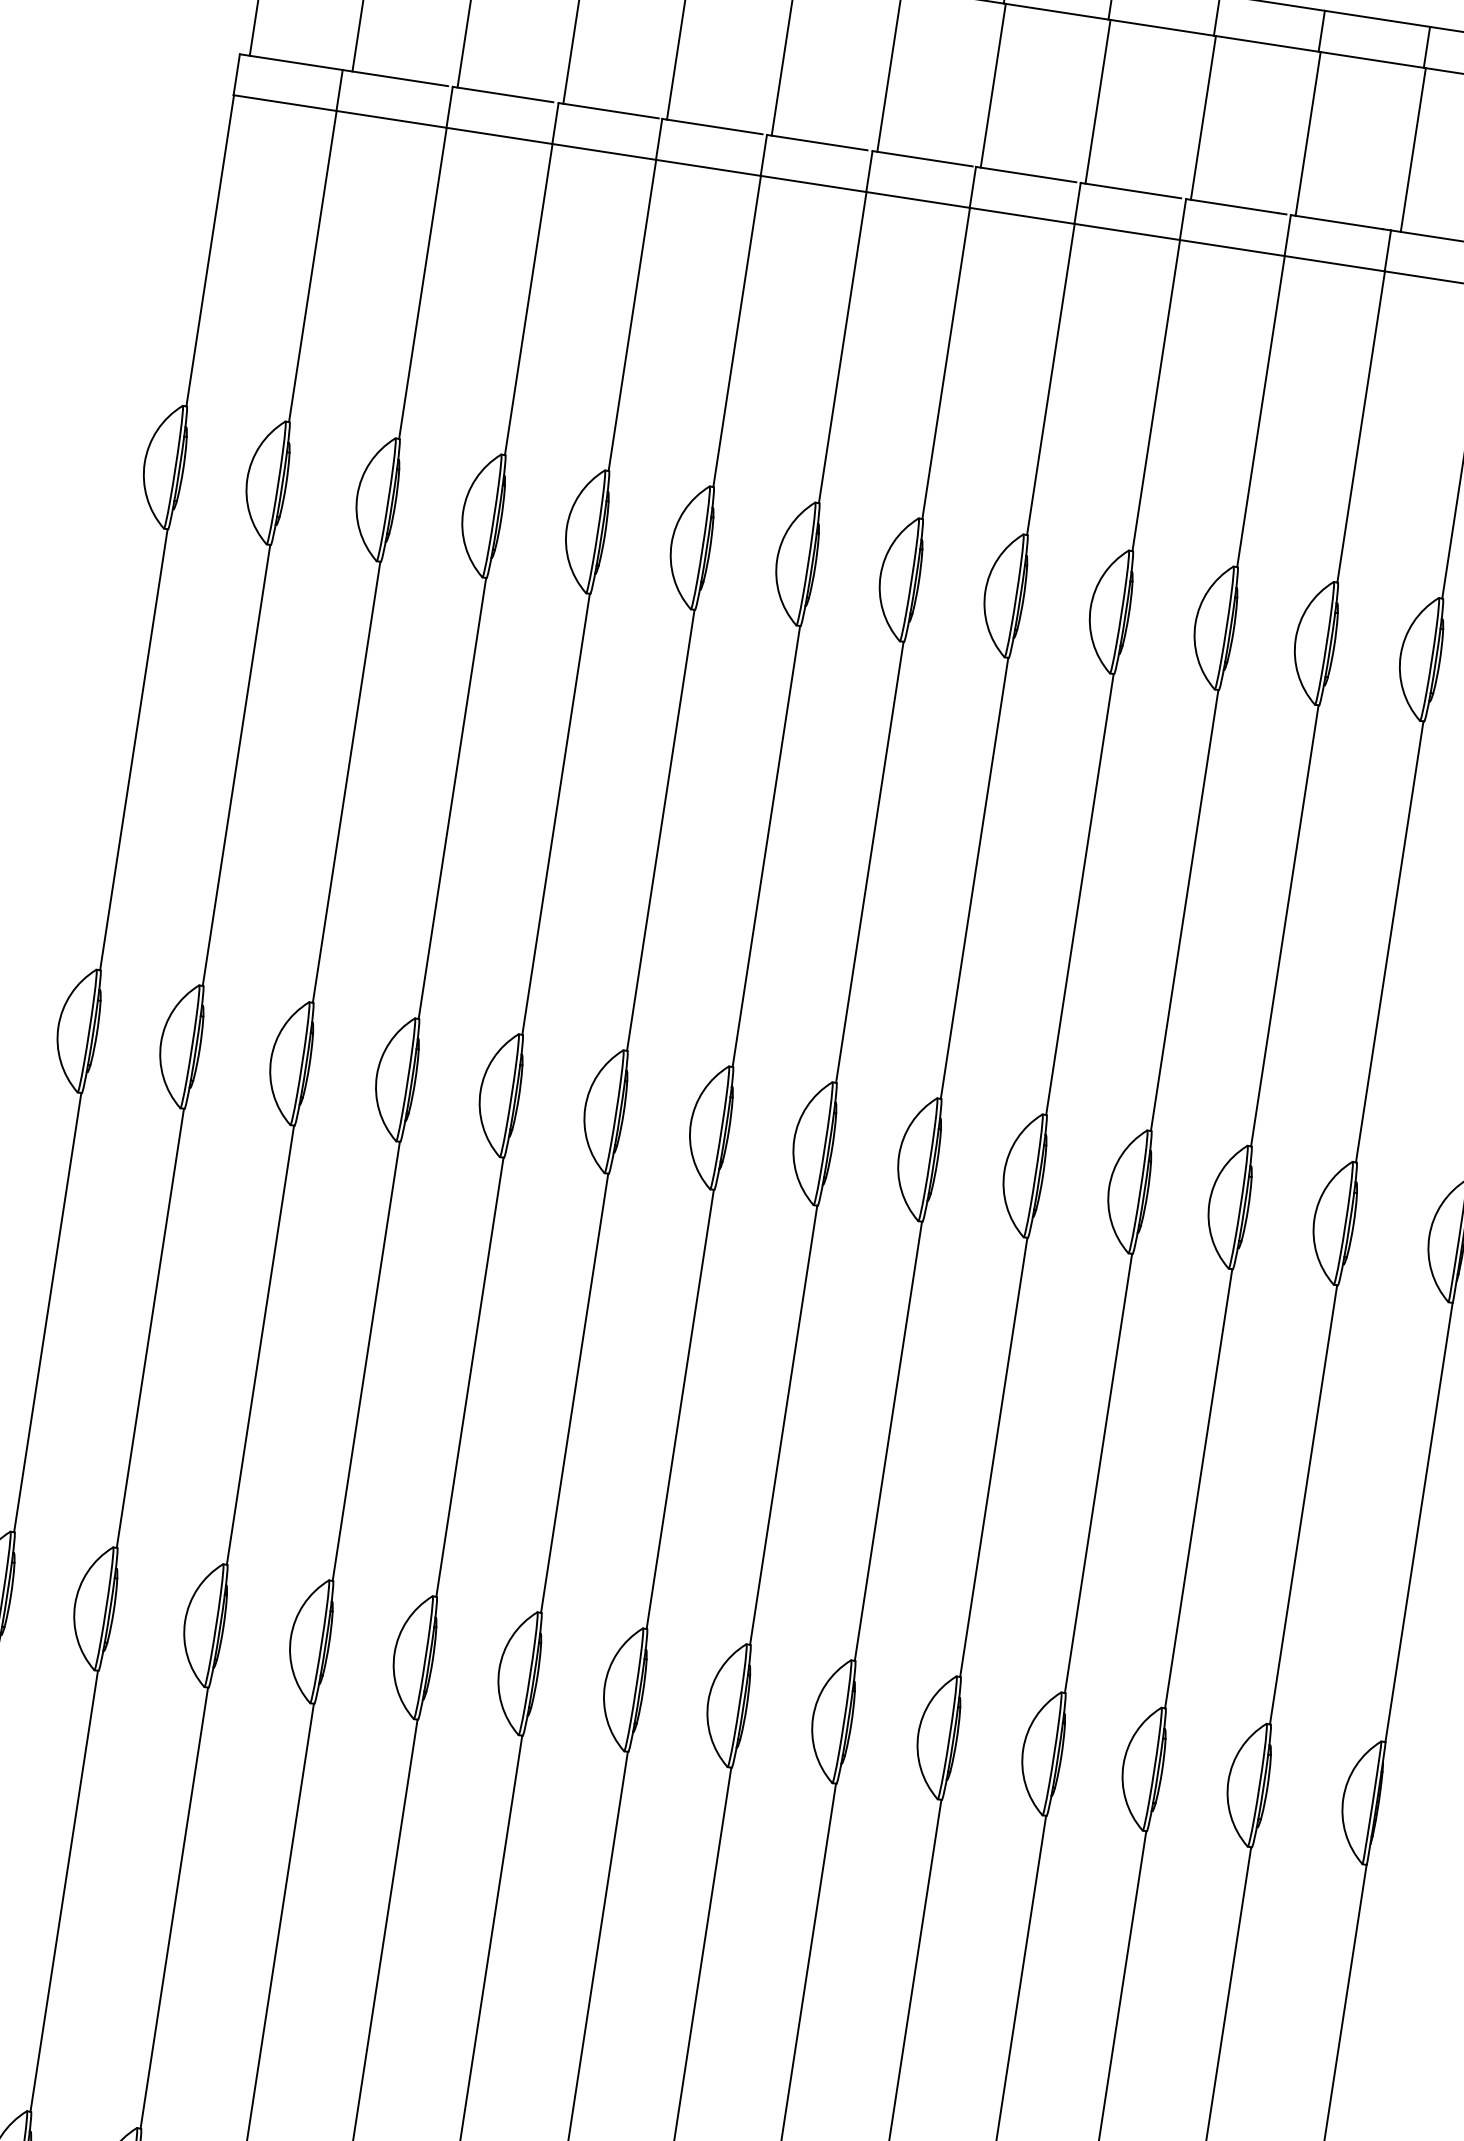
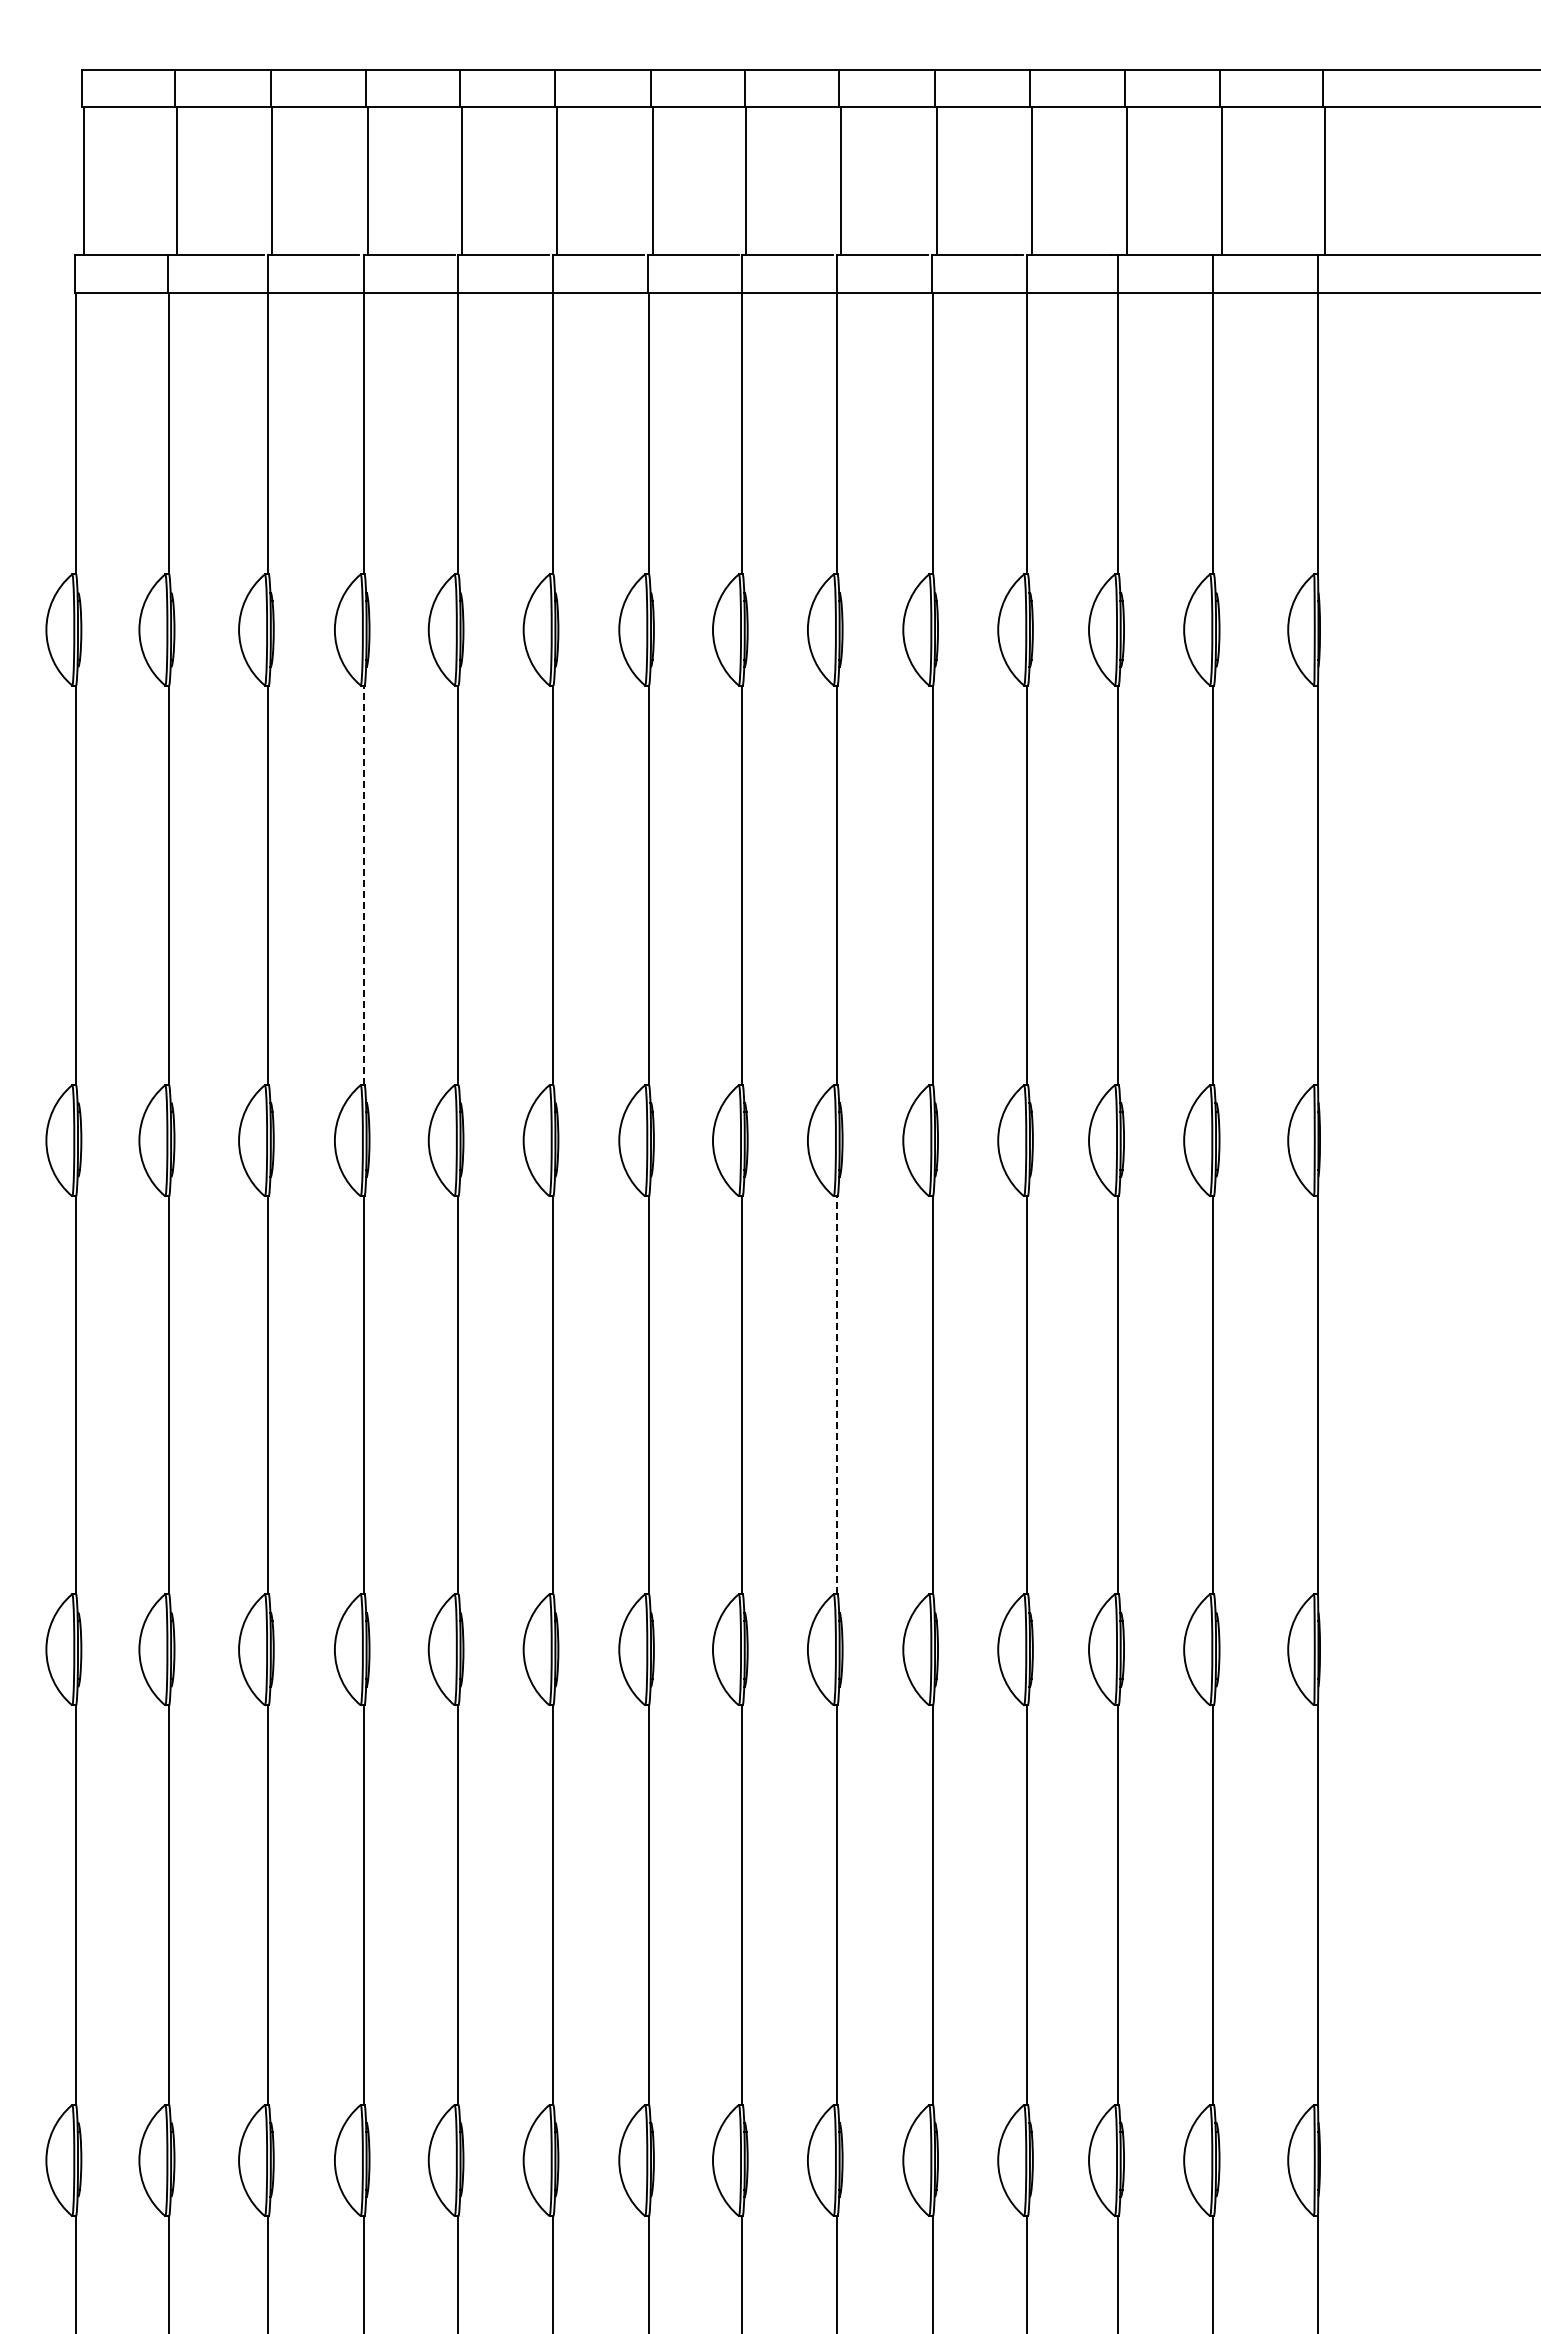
line: (452, 798) -> (364, 885), solid -> dashed
line: (888, 1441) -> (837, 1395), solid -> dashed

